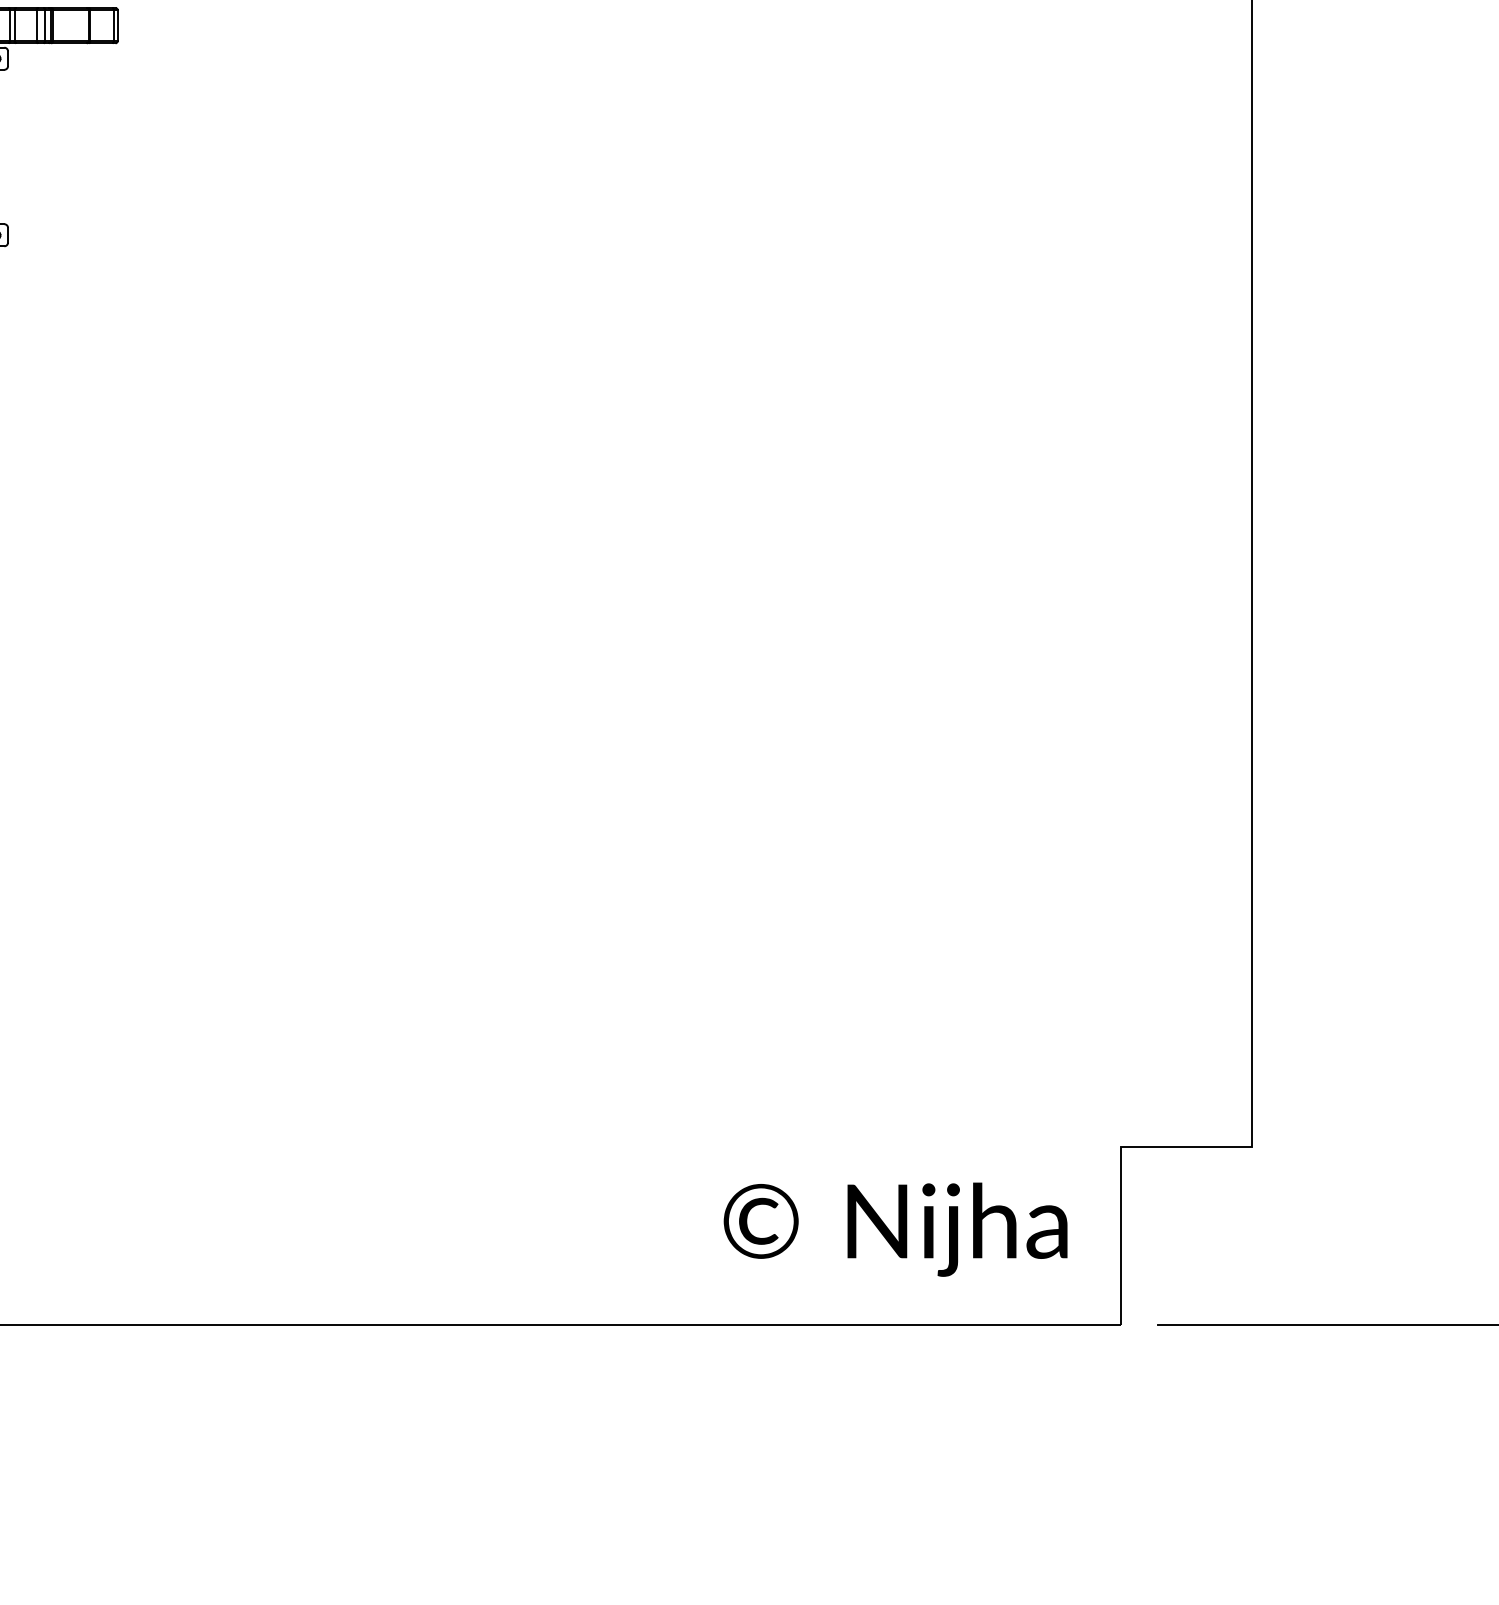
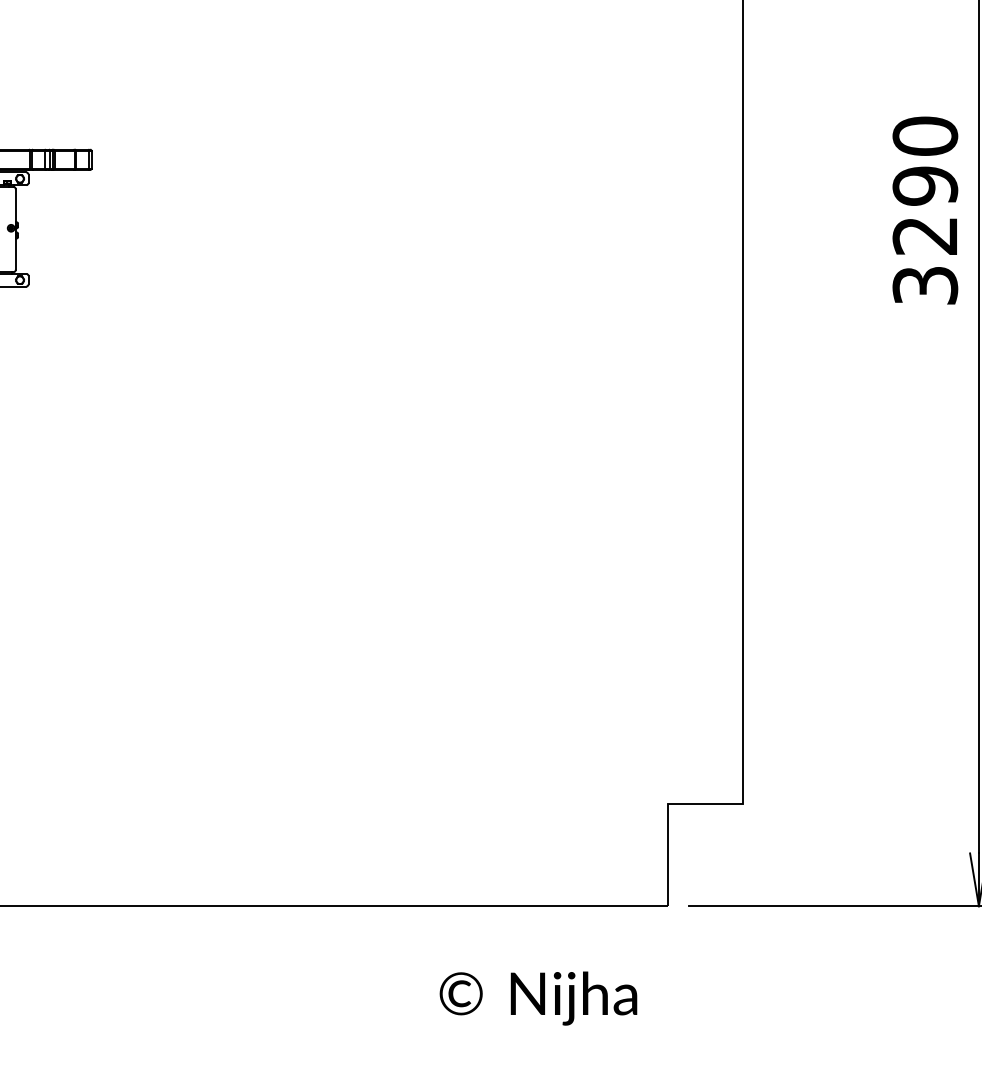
text: (895, 1229) -> (538, 998), moved

